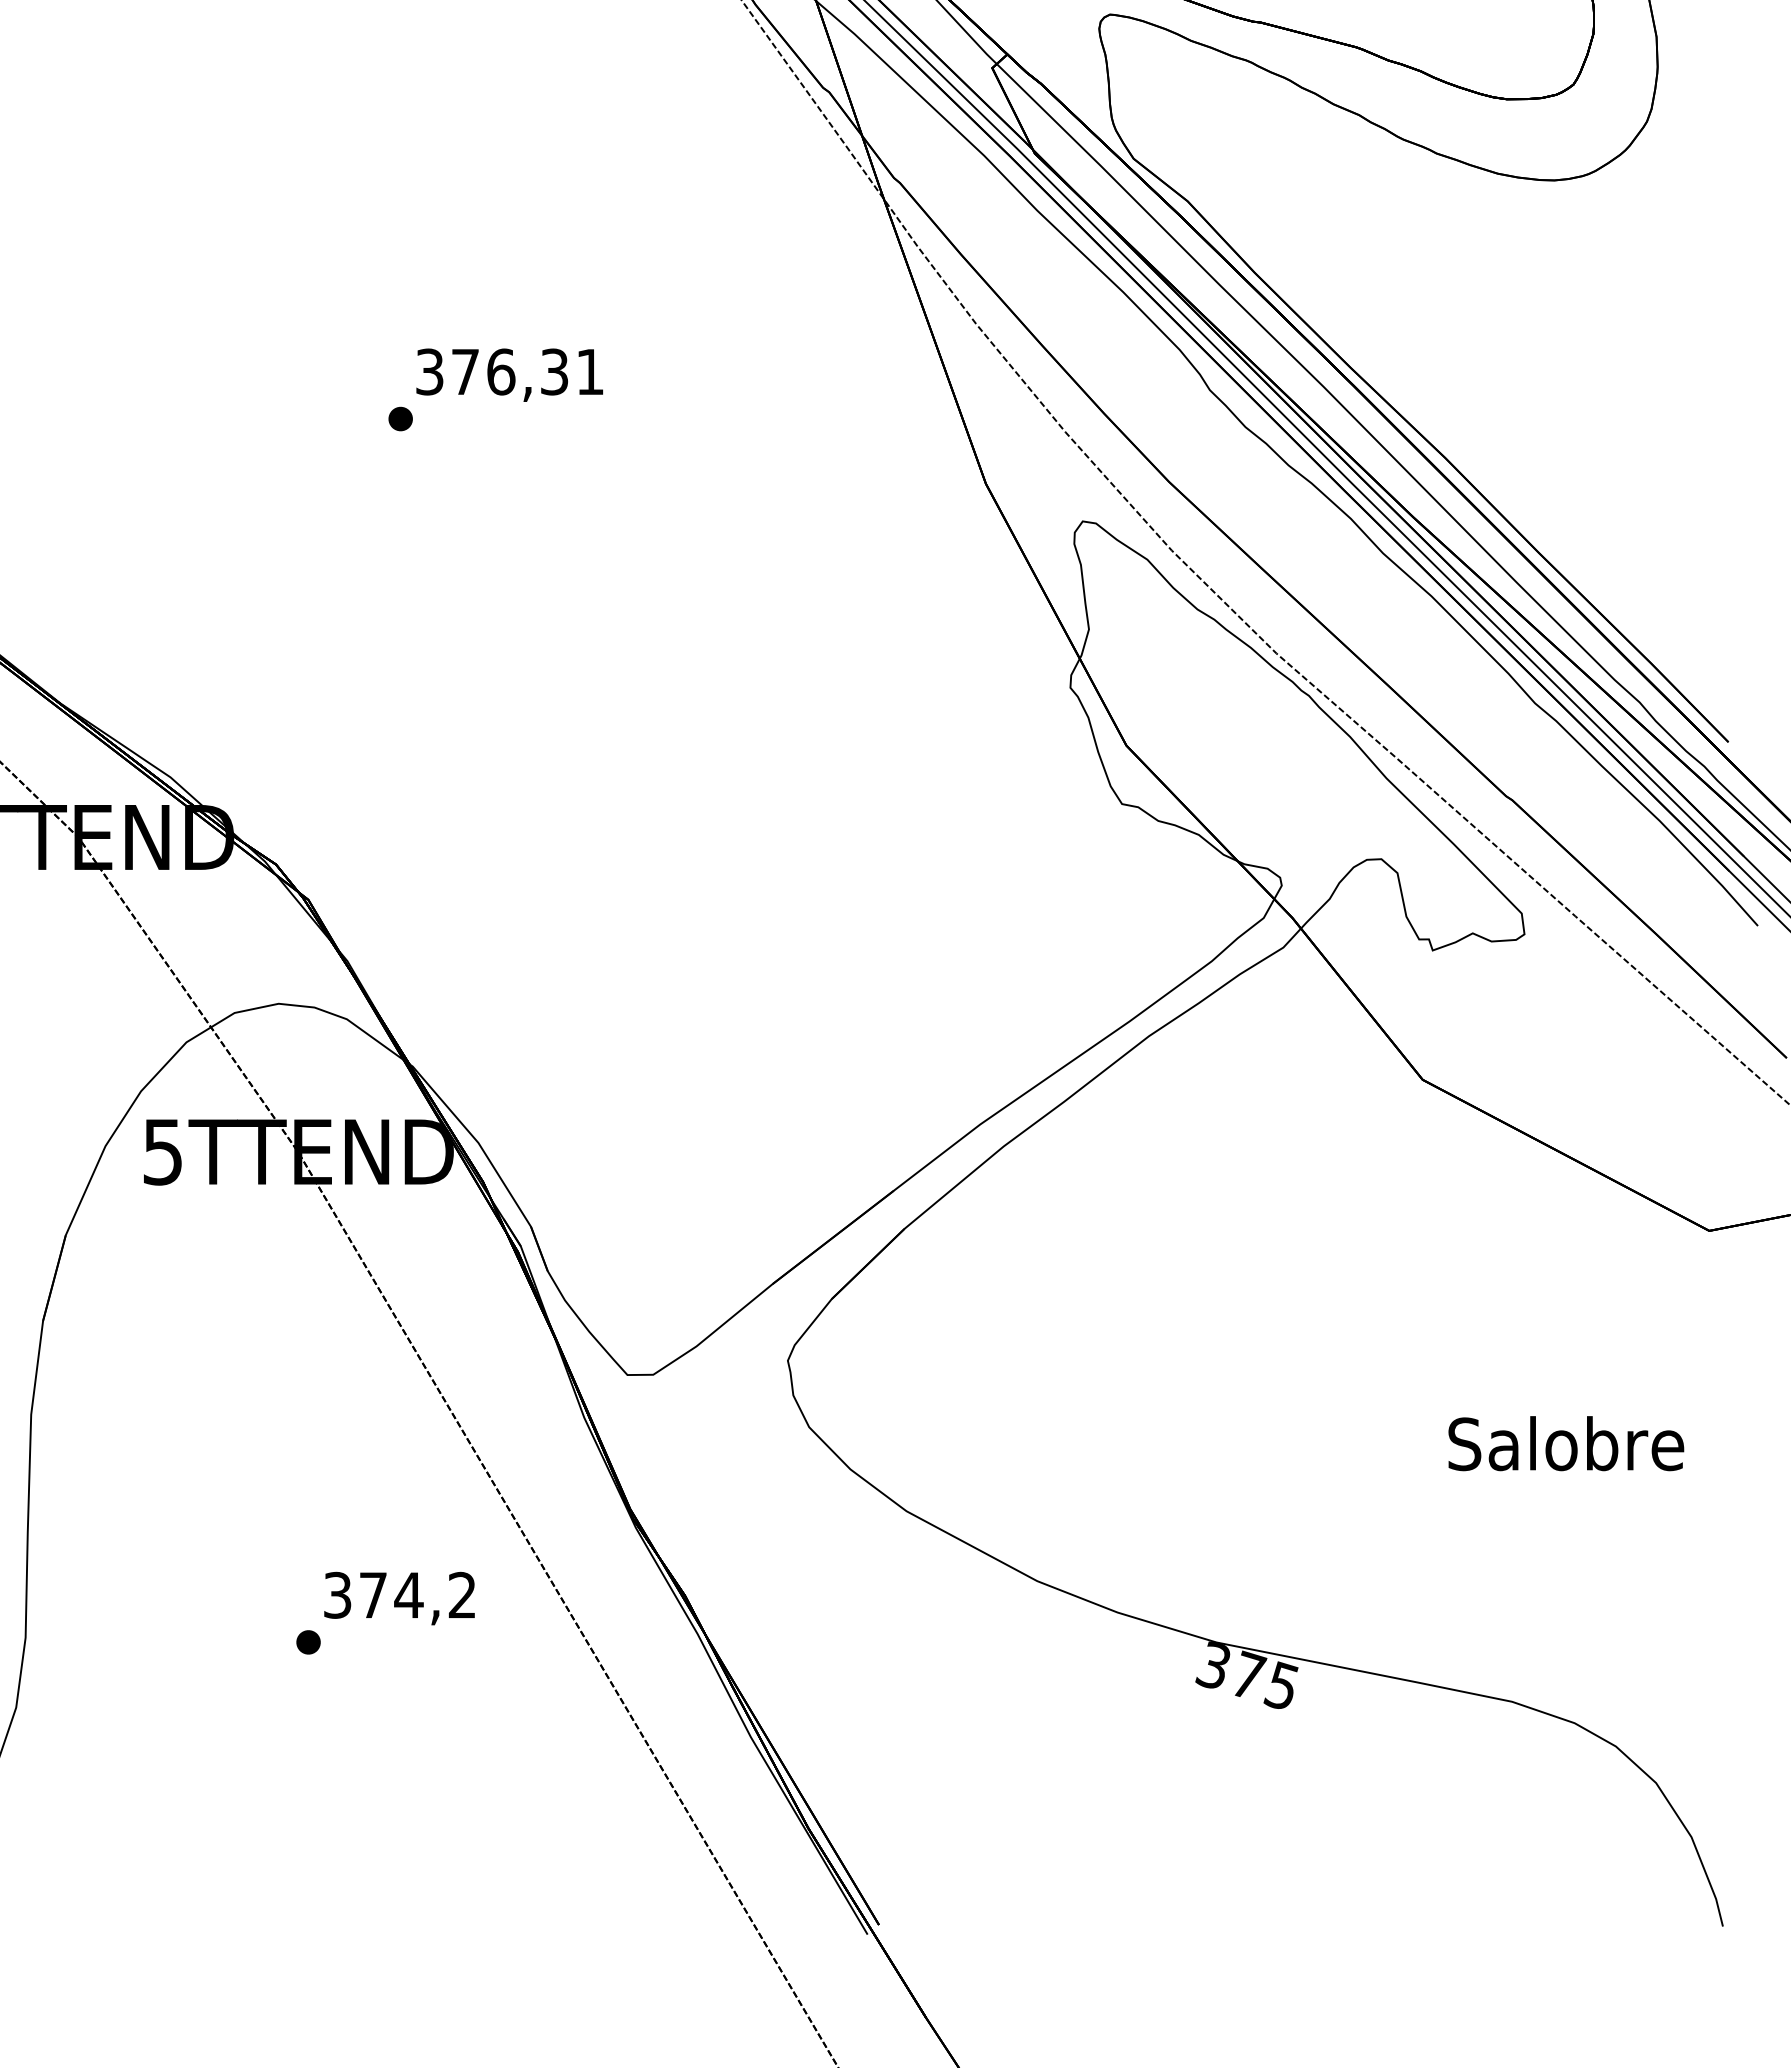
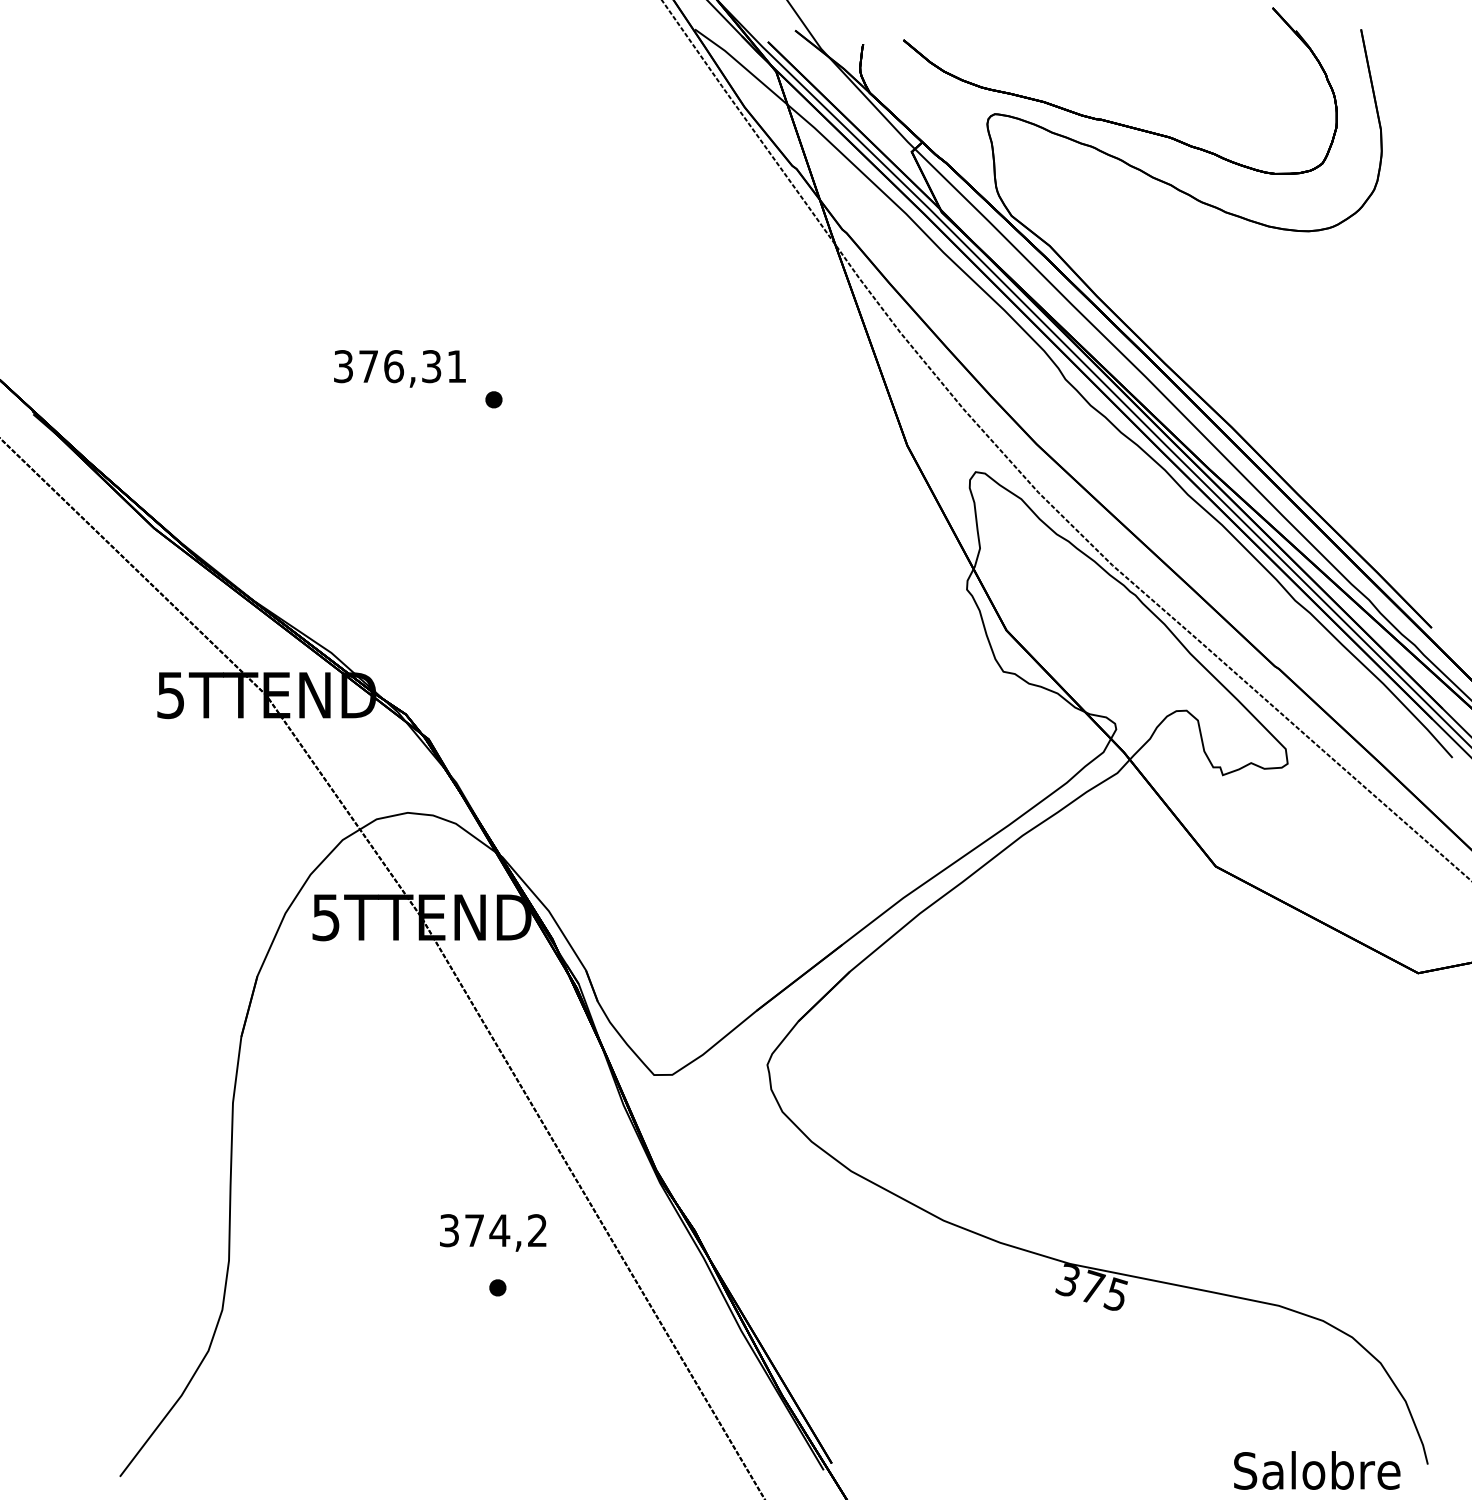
text: (509, 374) -> (399, 368), moved
text: (1566, 1443) -> (1317, 1470), moved
part: (308, 1641) -> (497, 1287), moved

